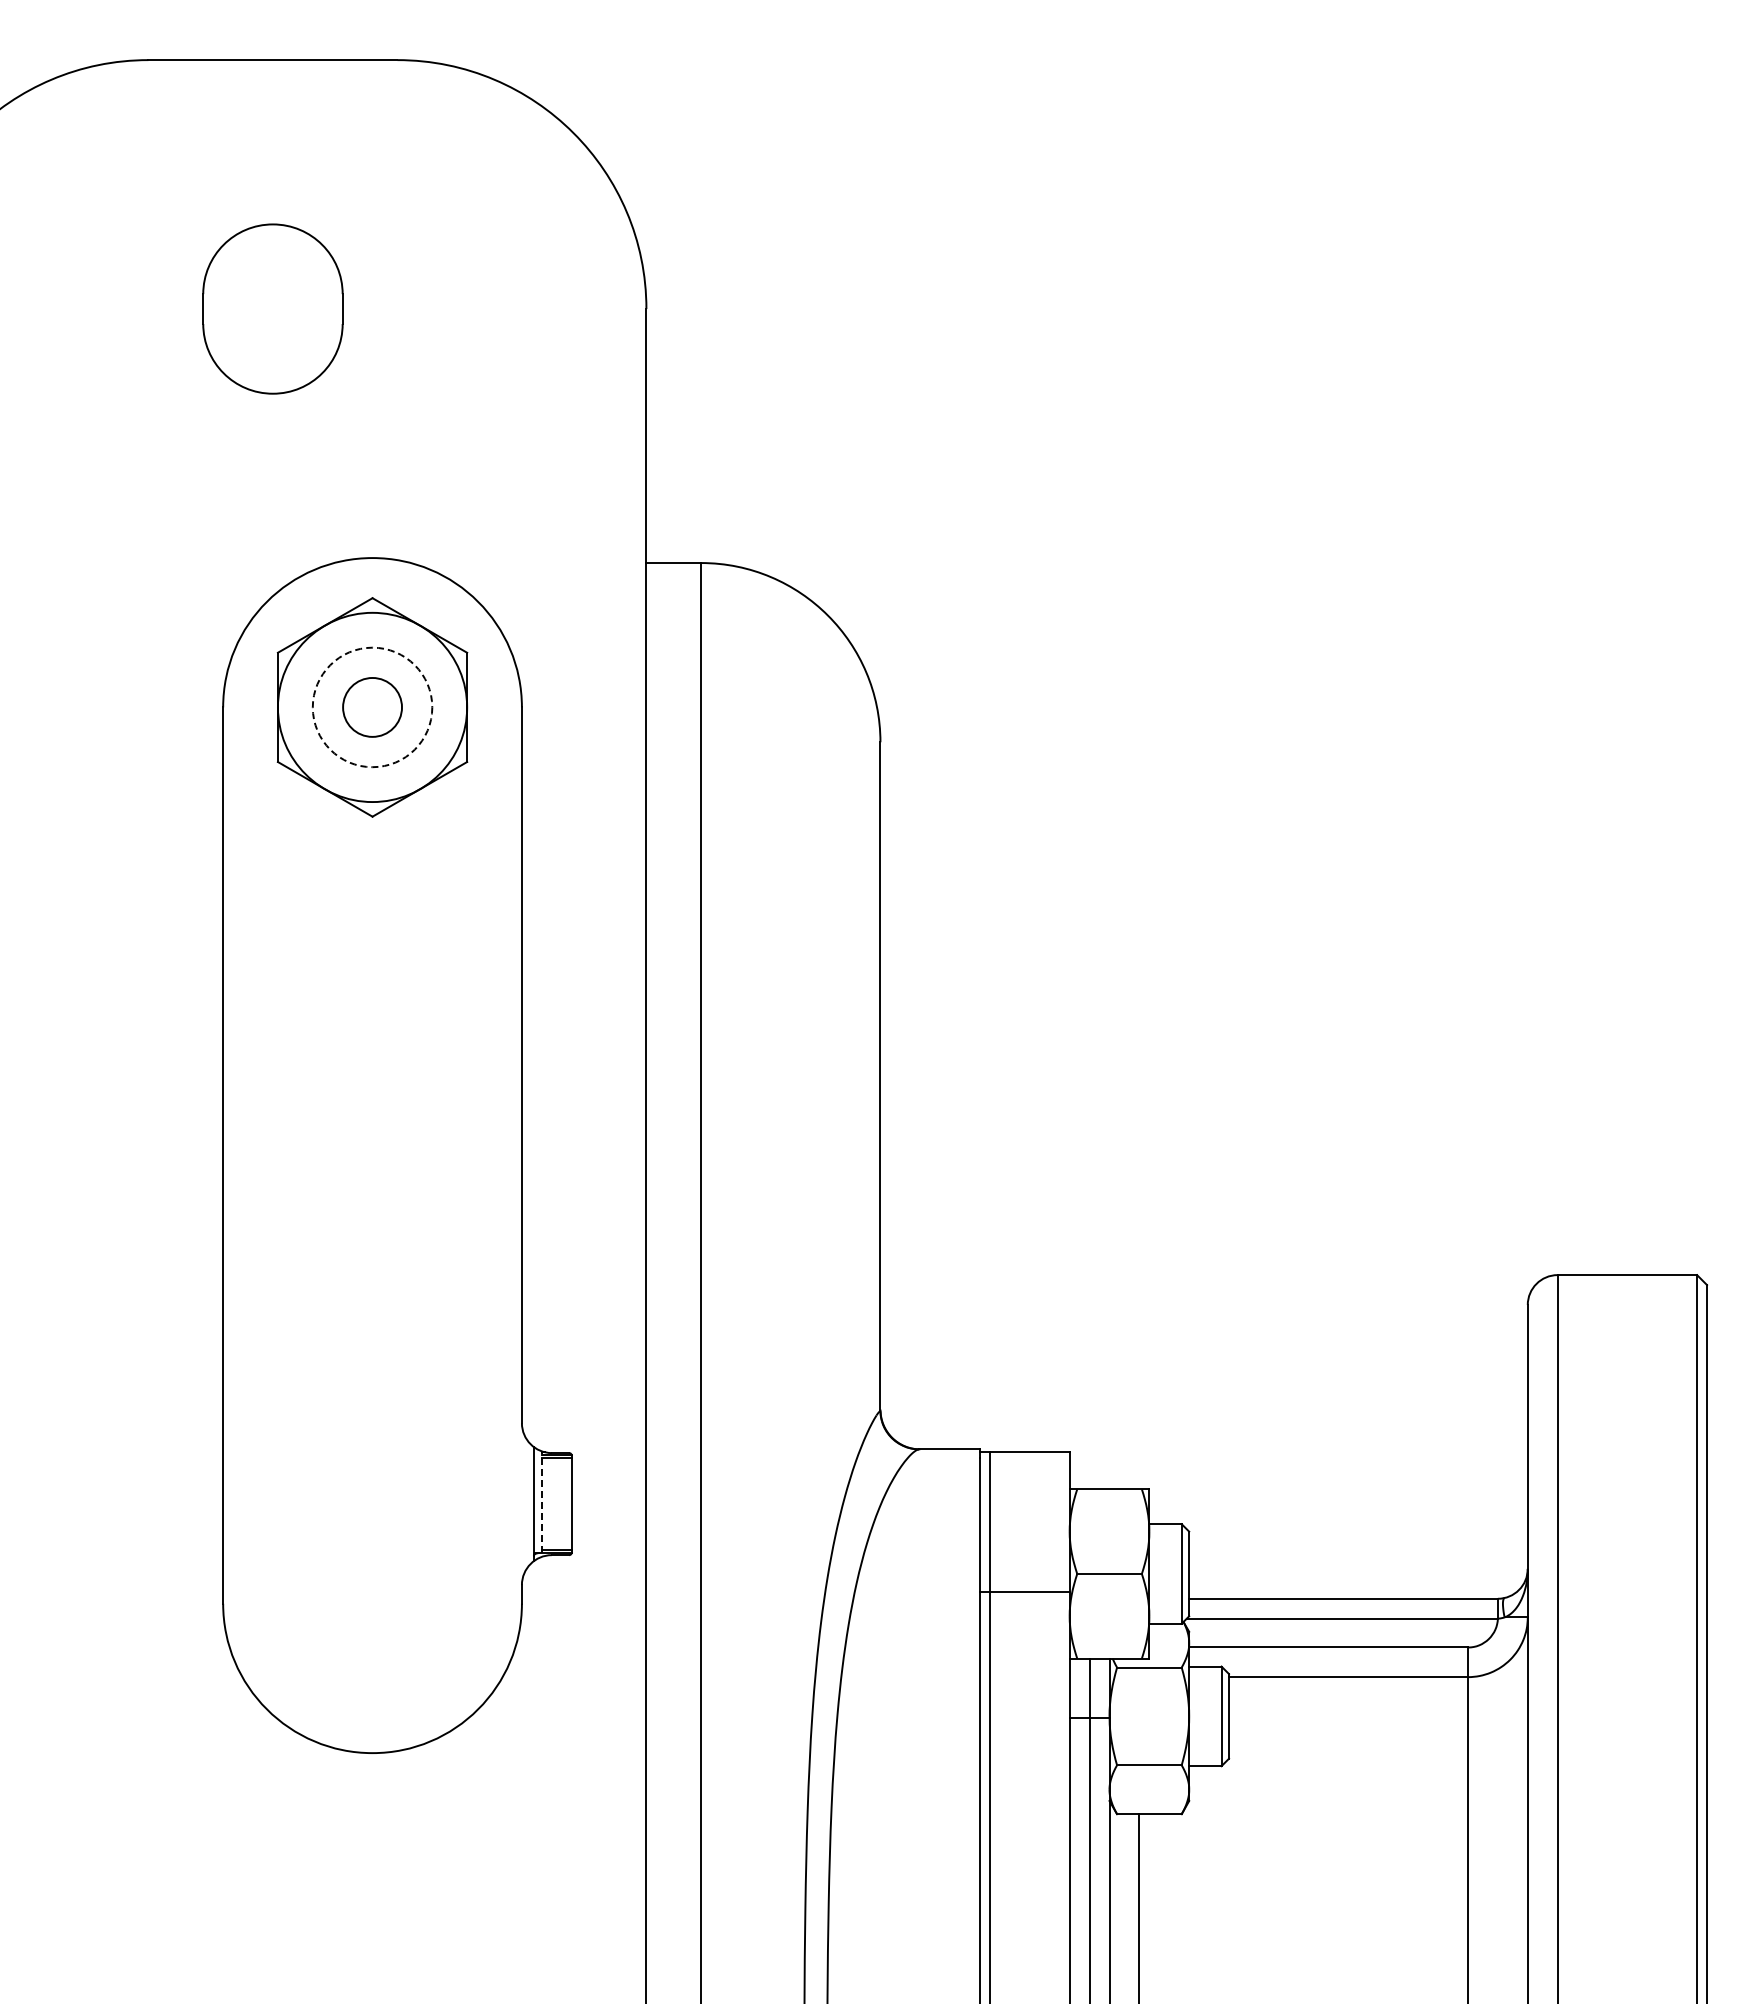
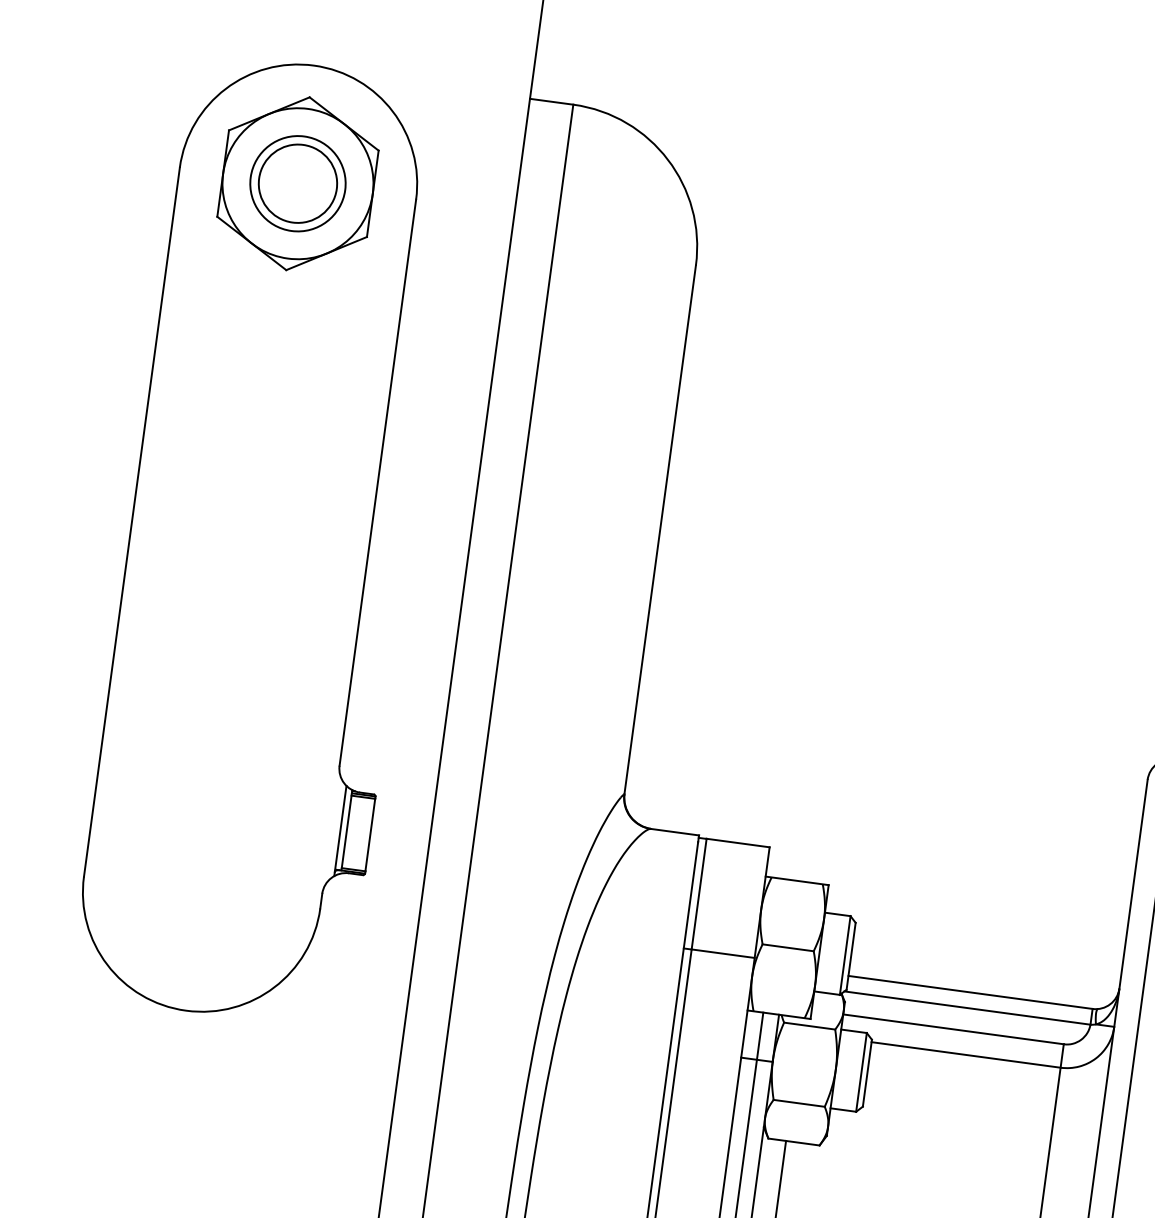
circle: (372, 707) -> (297, 183), dashed -> solid
circle: (372, 707) -> (297, 183), size x1.67
line: (541, 1502) -> (346, 830), dashed -> solid

